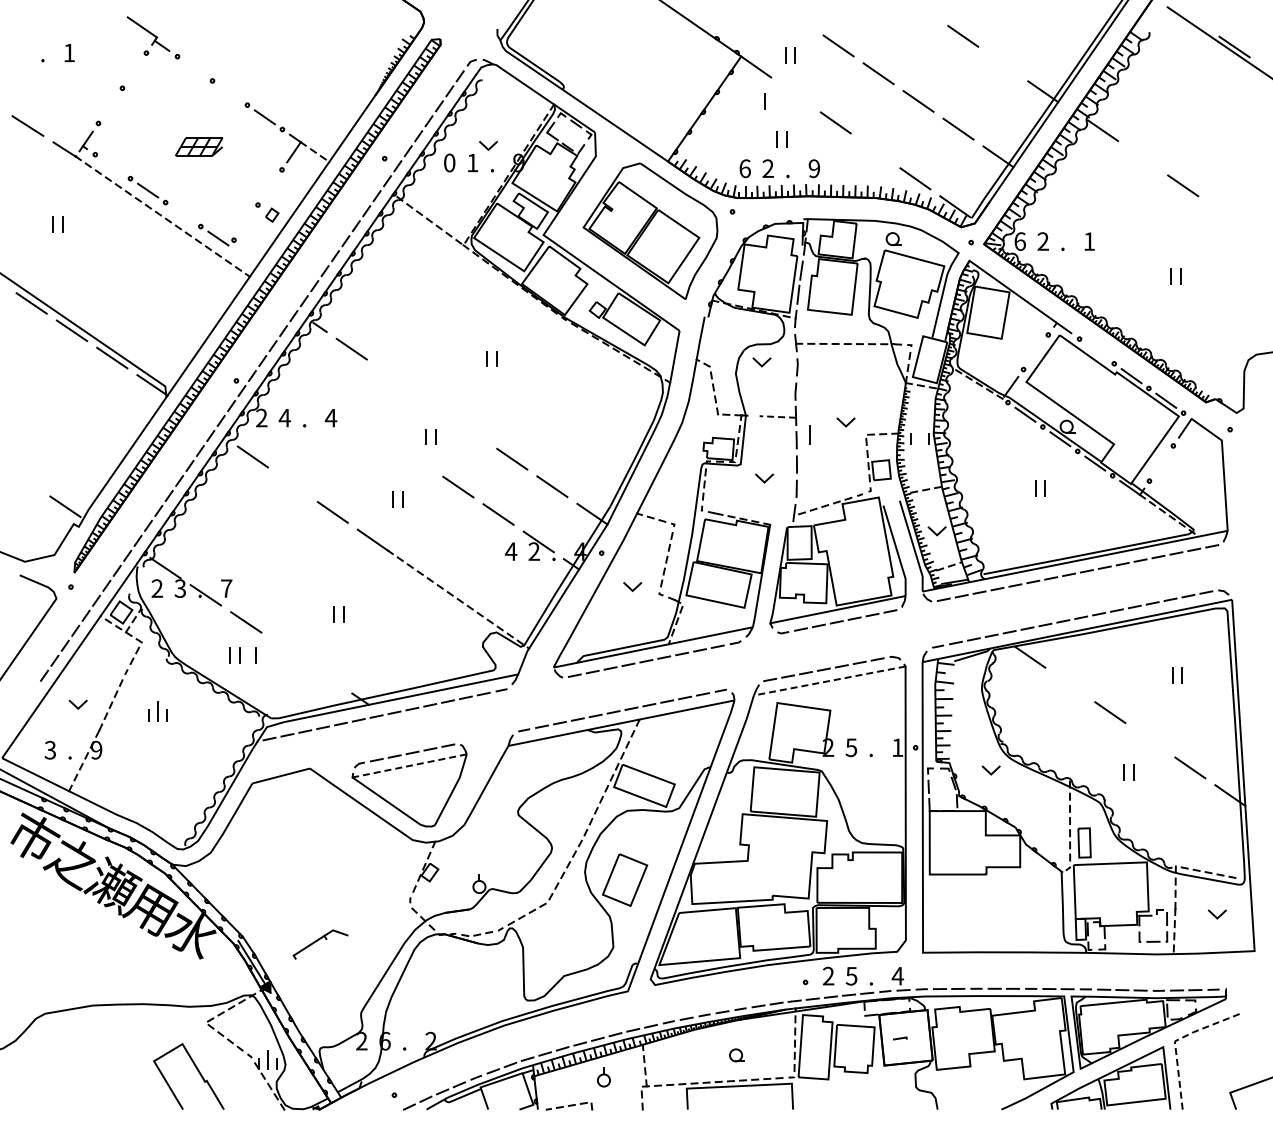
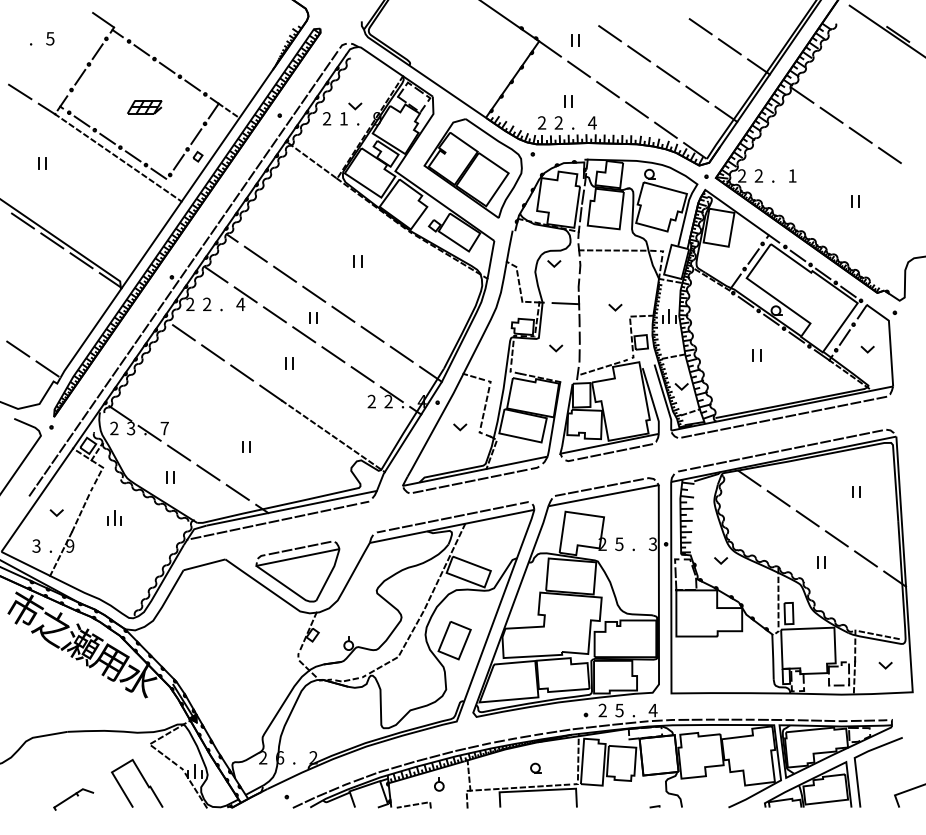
text: (68, 52) -> (49, 38), 1 -> 5
line: (1003, 63) -> (730, 46), added
line: (195, 68) -> (142, 50), added
line: (134, 70) -> (97, 51), added
line: (229, 93) -> (166, 68), added
line: (795, 94) -> (578, 68), added
line: (764, 101) -> (556, 74), removed
line: (110, 105) -> (80, 76), added
line: (875, 150) -> (636, 109), added
line: (1143, 157) -> (831, 114), added
text: (449, 162) -> (326, 118), 0 -> 2
line: (112, 166) -> (81, 121), added
text: (744, 168) -> (541, 122), 6 -> 2
text: (814, 168) -> (592, 122), 9 -> 4
line: (269, 187) -> (195, 136), added
line: (1223, 213) -> (890, 155), added
line: (183, 214) -> (133, 156), added
line: (245, 222) -> (178, 162), added
text: (1019, 241) -> (741, 175), 6 -> 2
line: (1096, 351) -> (797, 255), added
line: (1035, 352) -> (753, 256), added
line: (391, 376) -> (284, 274), added
line: (297, 377) -> (216, 274), added
line: (431, 403) -> (313, 293), added
line: (337, 404) -> (245, 294), added
line: (777, 416) -> (565, 303), dashed -> solid
text: (284, 417) -> (206, 303), 4 -> 2
line: (472, 431) -> (343, 314), added
line: (377, 432) -> (274, 314), added
line: (809, 434) -> (668, 316), moved
line: (418, 459) -> (304, 334), added
line: (1161, 463) -> (844, 337), added
line: (25, 479) -> (18, 349), added
line: (1191, 481) -> (866, 350), added
line: (292, 484) -> (212, 352), added
text: (510, 551) -> (371, 401), 4 -> 2
line: (286, 649) -> (208, 472), added
line: (255, 655) -> (185, 477), removed
line: (326, 676) -> (237, 492), added
line: (829, 681) -> (603, 496), dashed -> solid
line: (1070, 684) -> (778, 498), added
line: (1150, 739) -> (836, 538), added
text: (897, 747) -> (652, 544), 1 -> 3
line: (409, 766) -> (297, 557), dashed -> solid
part: (320, 944) -> (73, 799), moved
line: (900, 1038) -> (655, 806), moved
line: (1176, 1040) -> (855, 757), dashed -> solid

